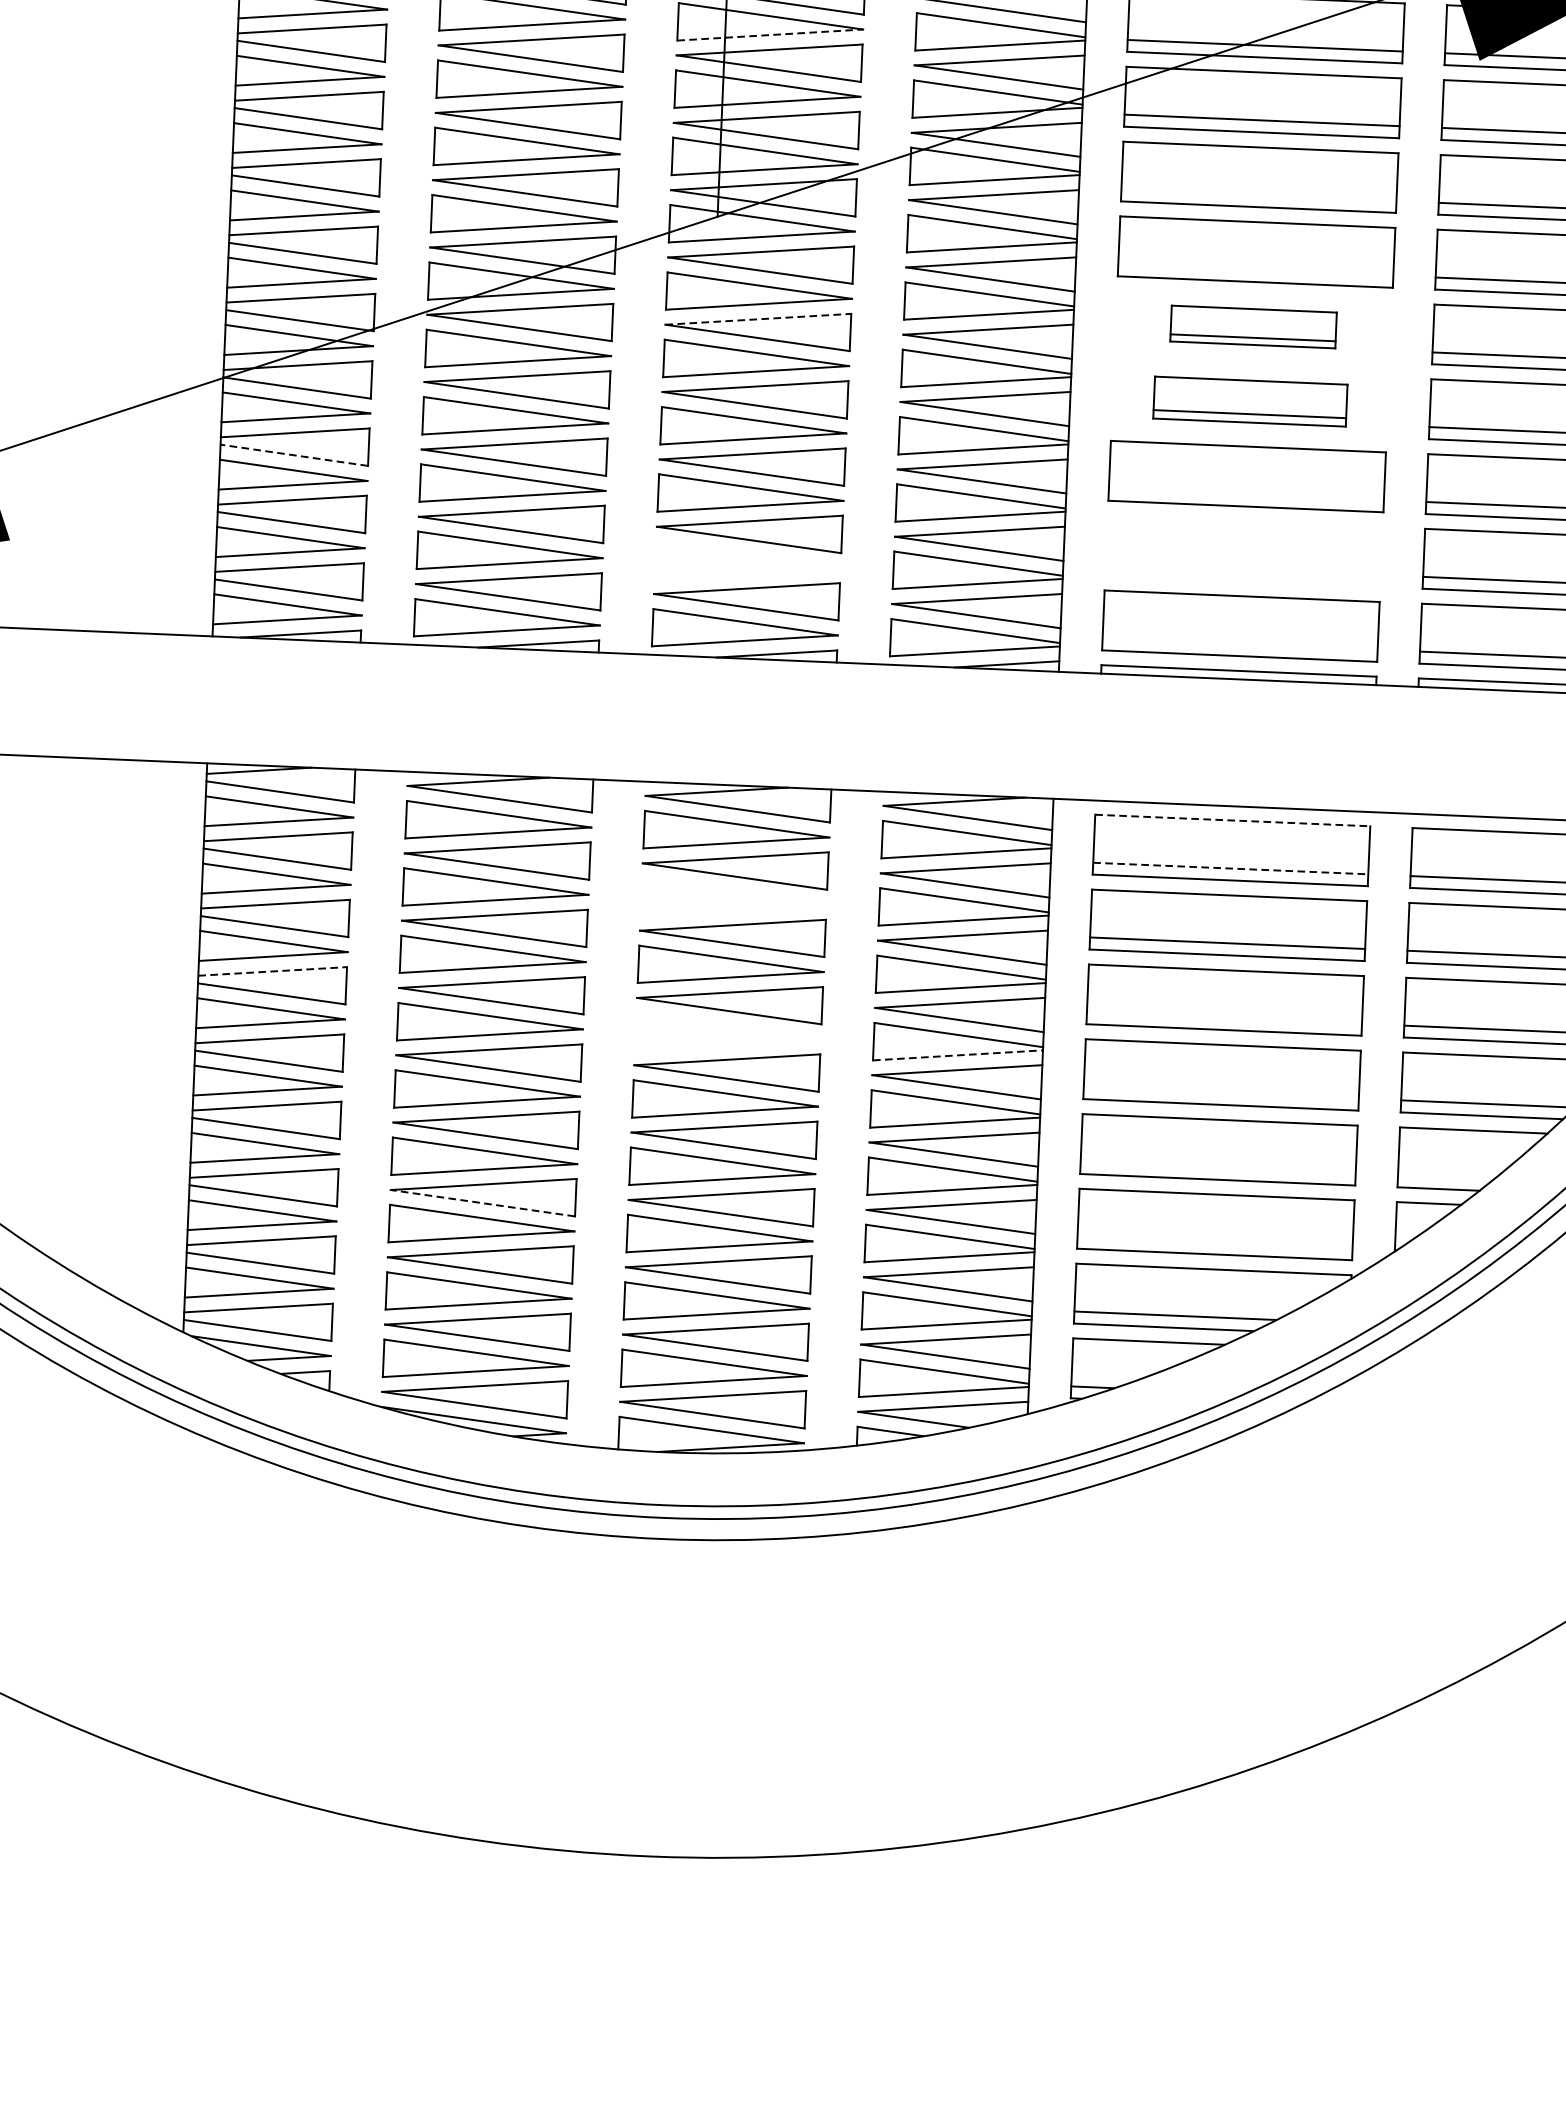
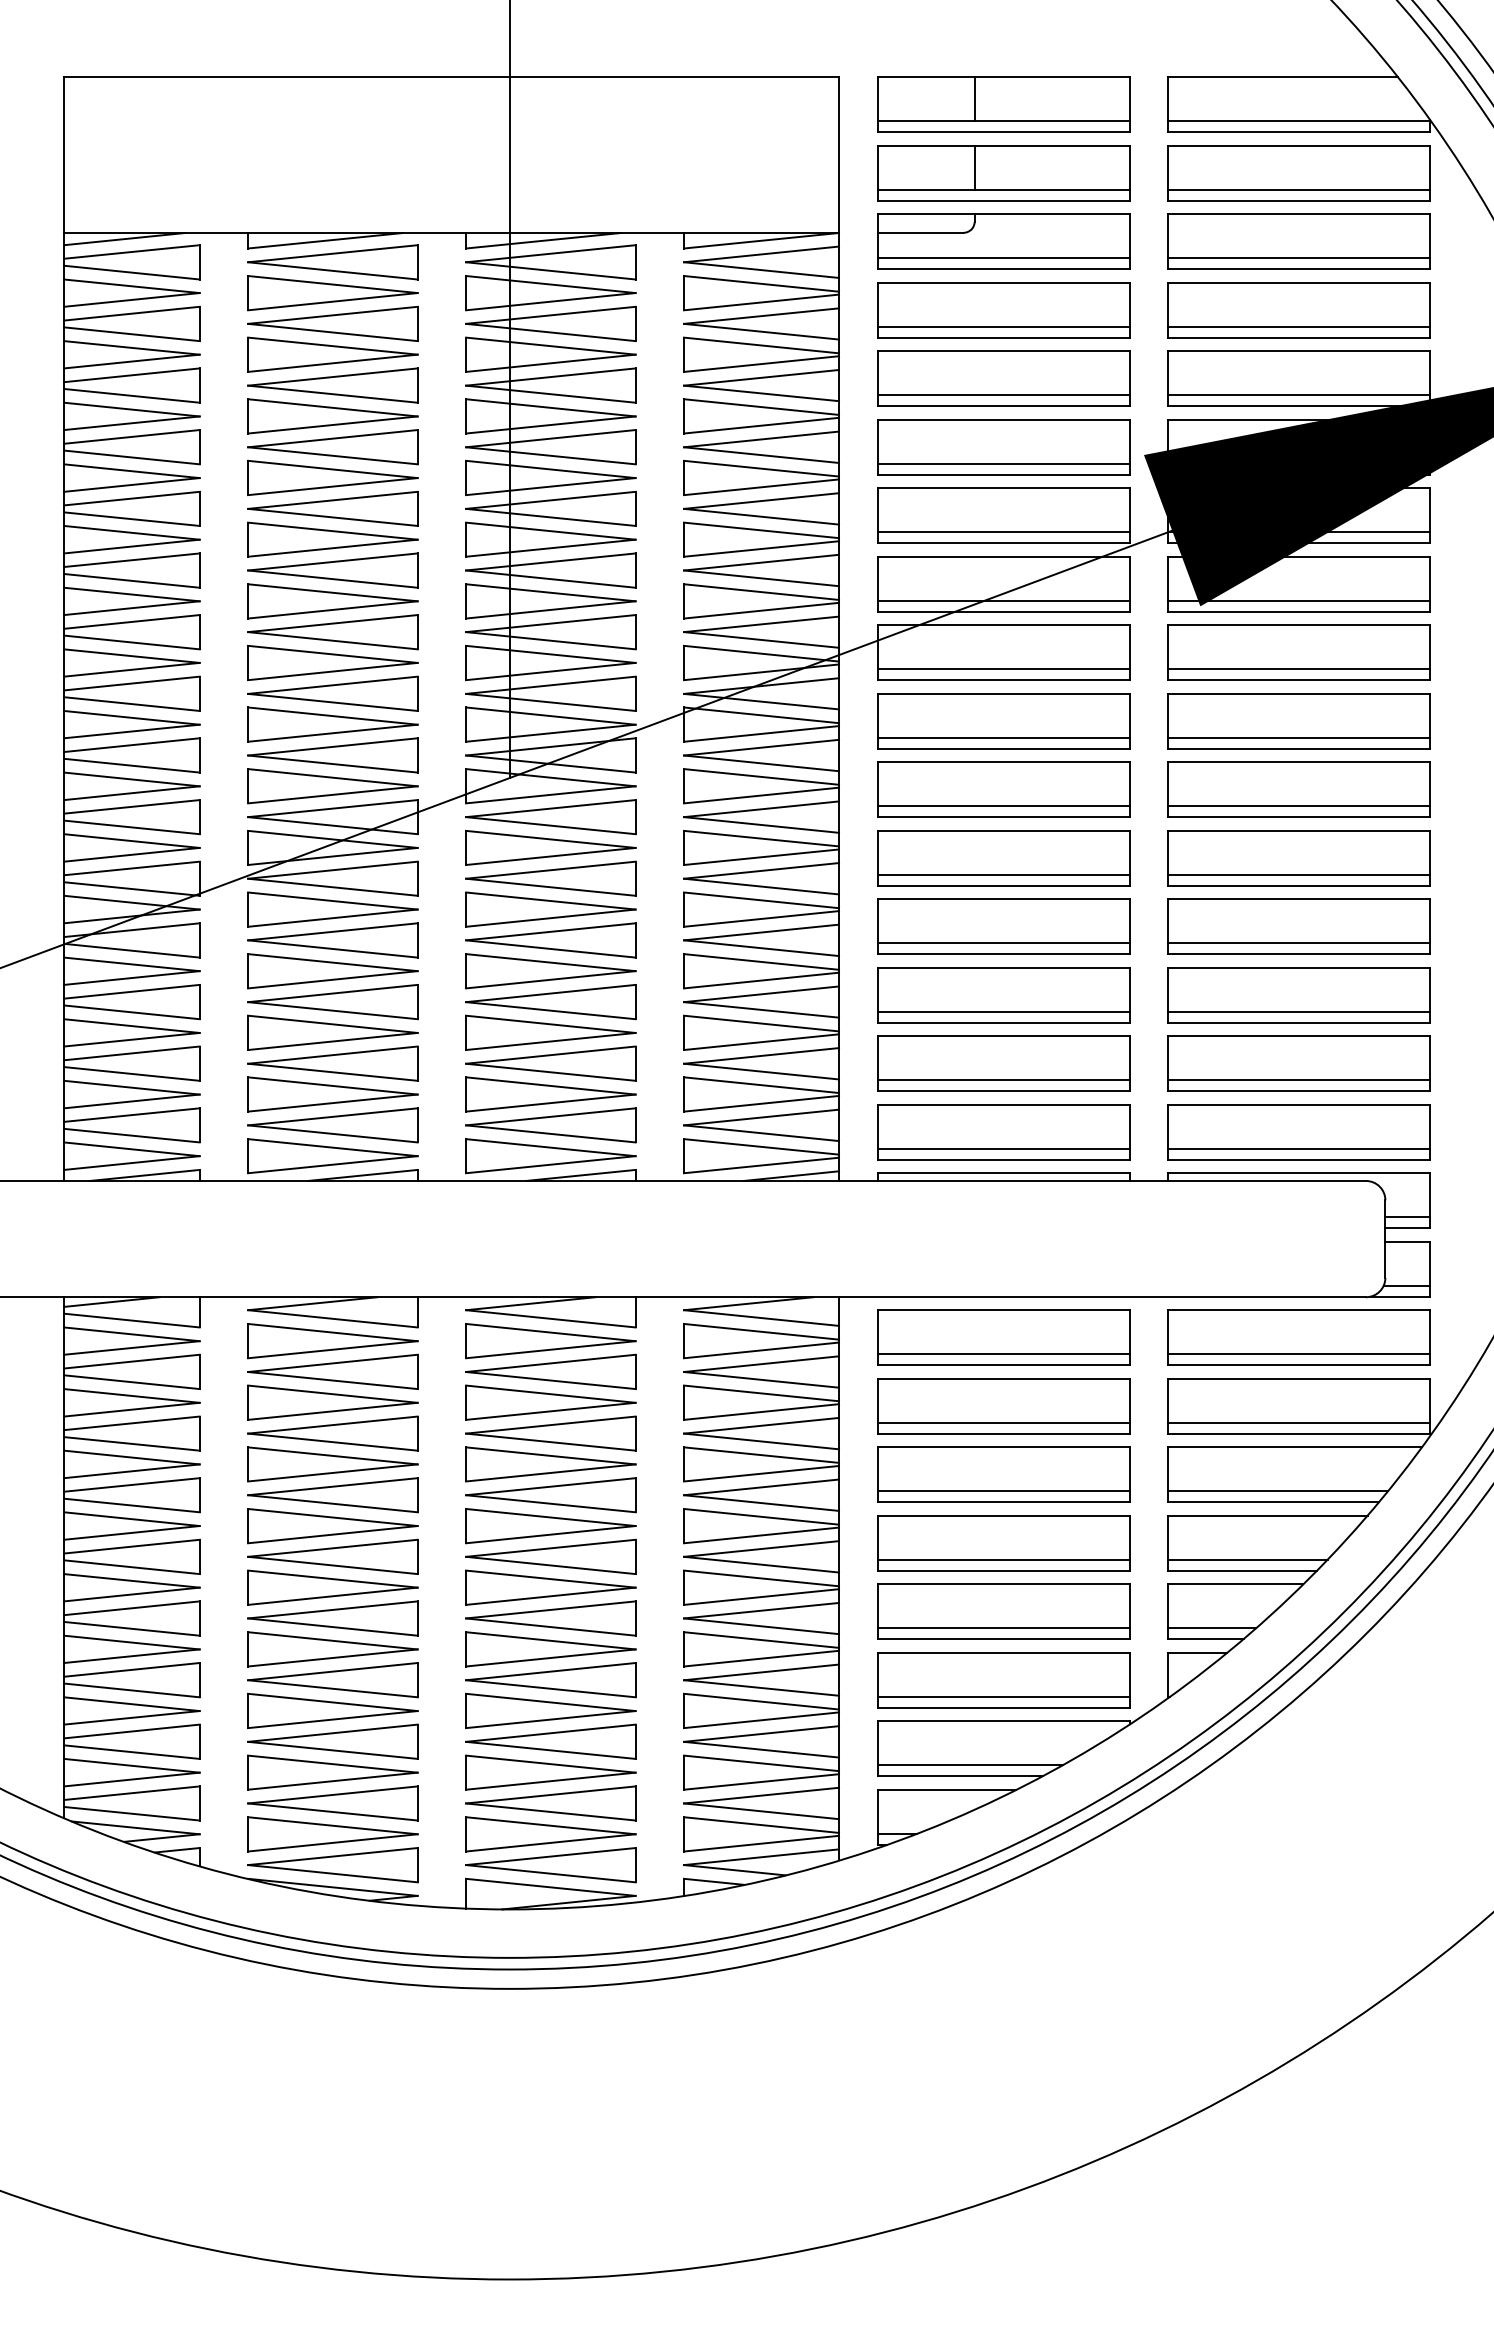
line: (770, 34) -> (551, 609), dashed -> solid
line: (1258, 195) -> (1003, 737), added
line: (1255, 270) -> (1003, 806), added
line: (759, 319) -> (551, 870), dashed -> solid
part: (1253, 327) -> (1003, 858), size x1.67
part: (1250, 401) -> (1003, 926), size x1.43
line: (293, 455) -> (131, 1012), dashed -> solid
line: (1246, 494) -> (1003, 1011), added
part: (1243, 551) -> (1003, 1063), added
part: (747, 564) -> (550, 1094), added
line: (1239, 643) -> (1003, 1148), added
line: (1232, 820) -> (1003, 1310), dashed -> solid
line: (1230, 868) -> (1003, 1354), dashed -> solid
part: (733, 900) -> (550, 1402), added
line: (273, 970) -> (132, 1484), dashed -> solid
line: (1224, 1018) -> (1003, 1491), added
part: (727, 1035) -> (550, 1526), added
line: (957, 1055) -> (761, 1535), dashed -> solid
line: (1221, 1092) -> (1003, 1559), added
line: (1217, 1168) -> (1003, 1628), added
line: (1446, 1177) -> (1212, 1628), added
line: (482, 1202) -> (332, 1688), dashed -> solid
line: (1214, 1242) -> (1003, 1696), added

